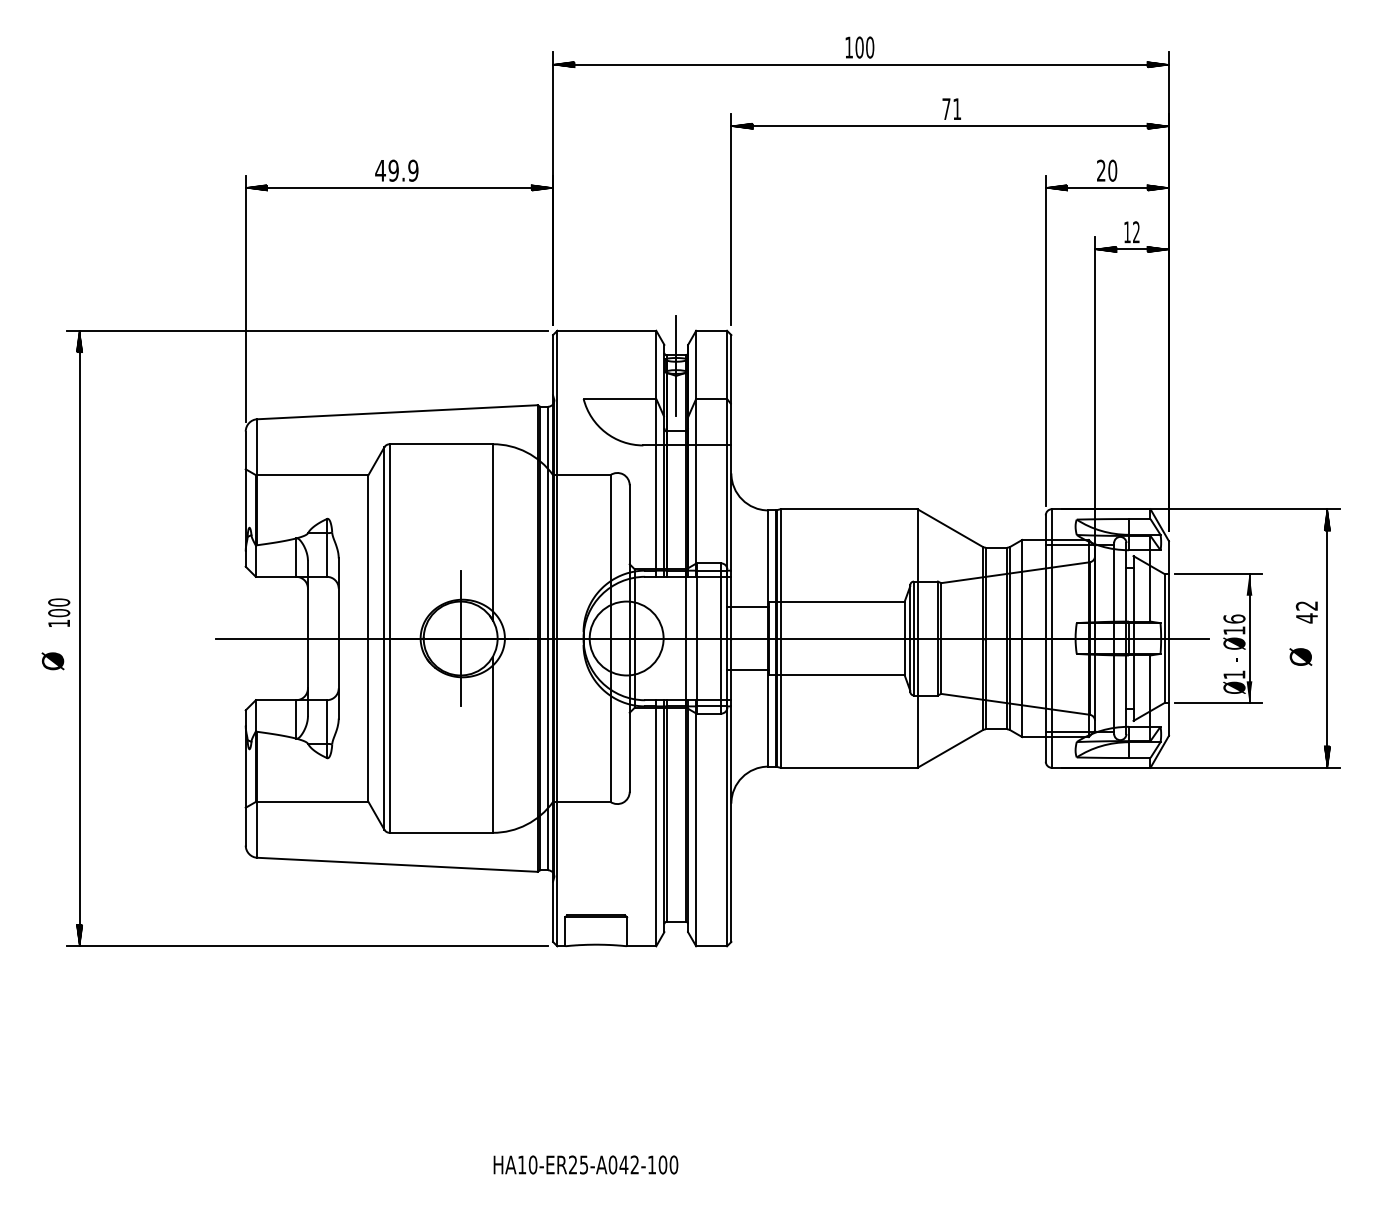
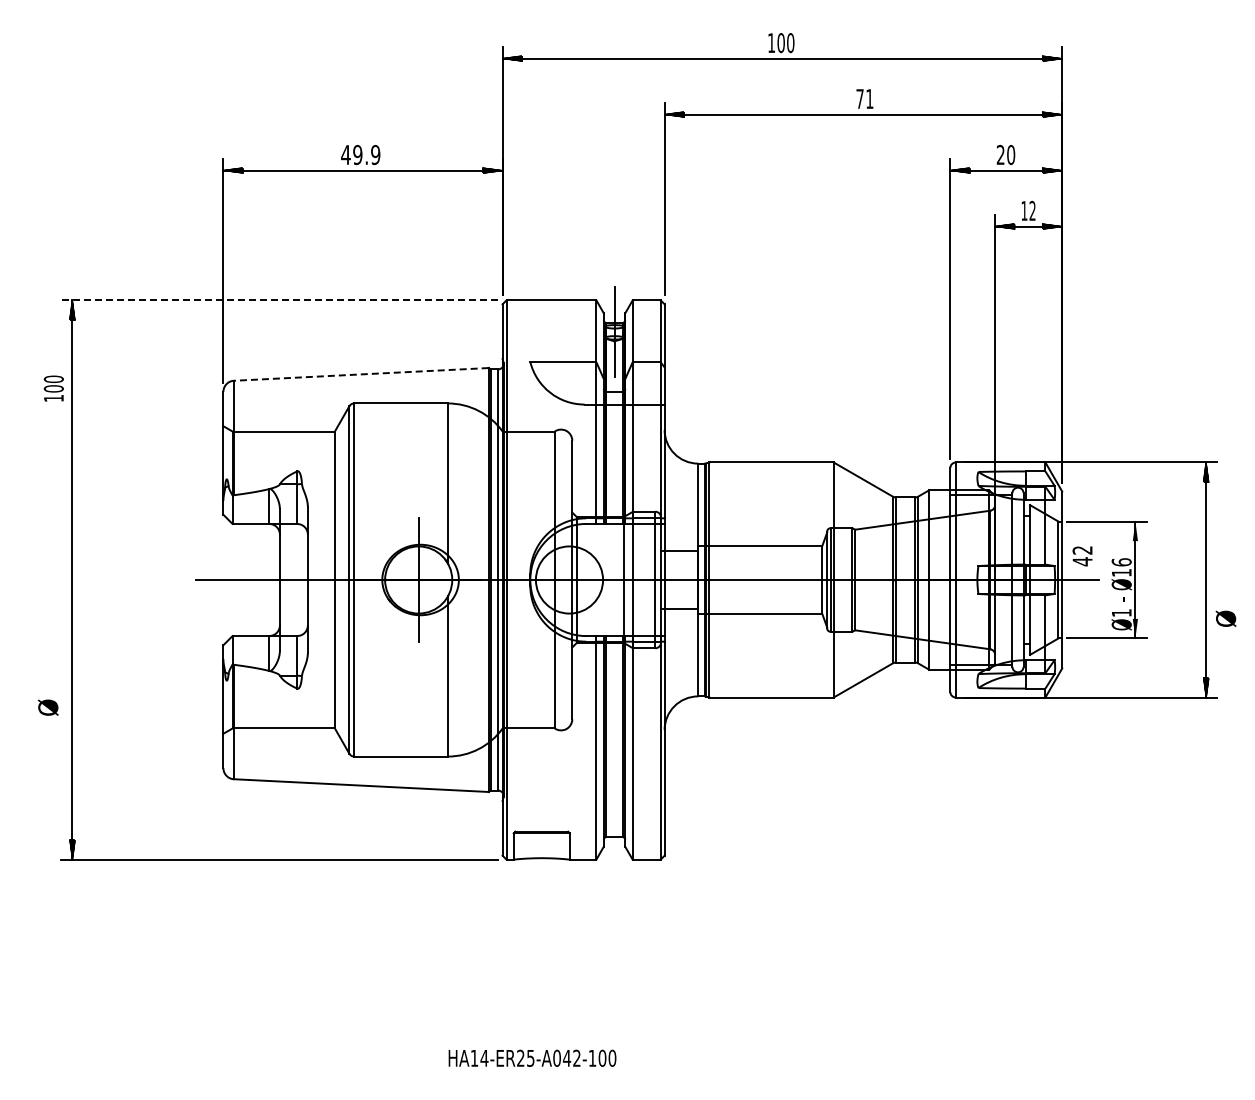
line: (306, 330) -> (278, 300), solid -> dashed
line: (396, 412) -> (360, 374), solid -> dashed
text: (58, 612) -> (53, 388), moved
text: (1306, 612) -> (1082, 556), moved
text: (1300, 656) -> (1225, 618), moved
text: (53, 661) -> (48, 707), moved
text: (533, 1164) -> (484, 1057), HA10-ER25-A042-100 -> HA14-ER25-A042-100

